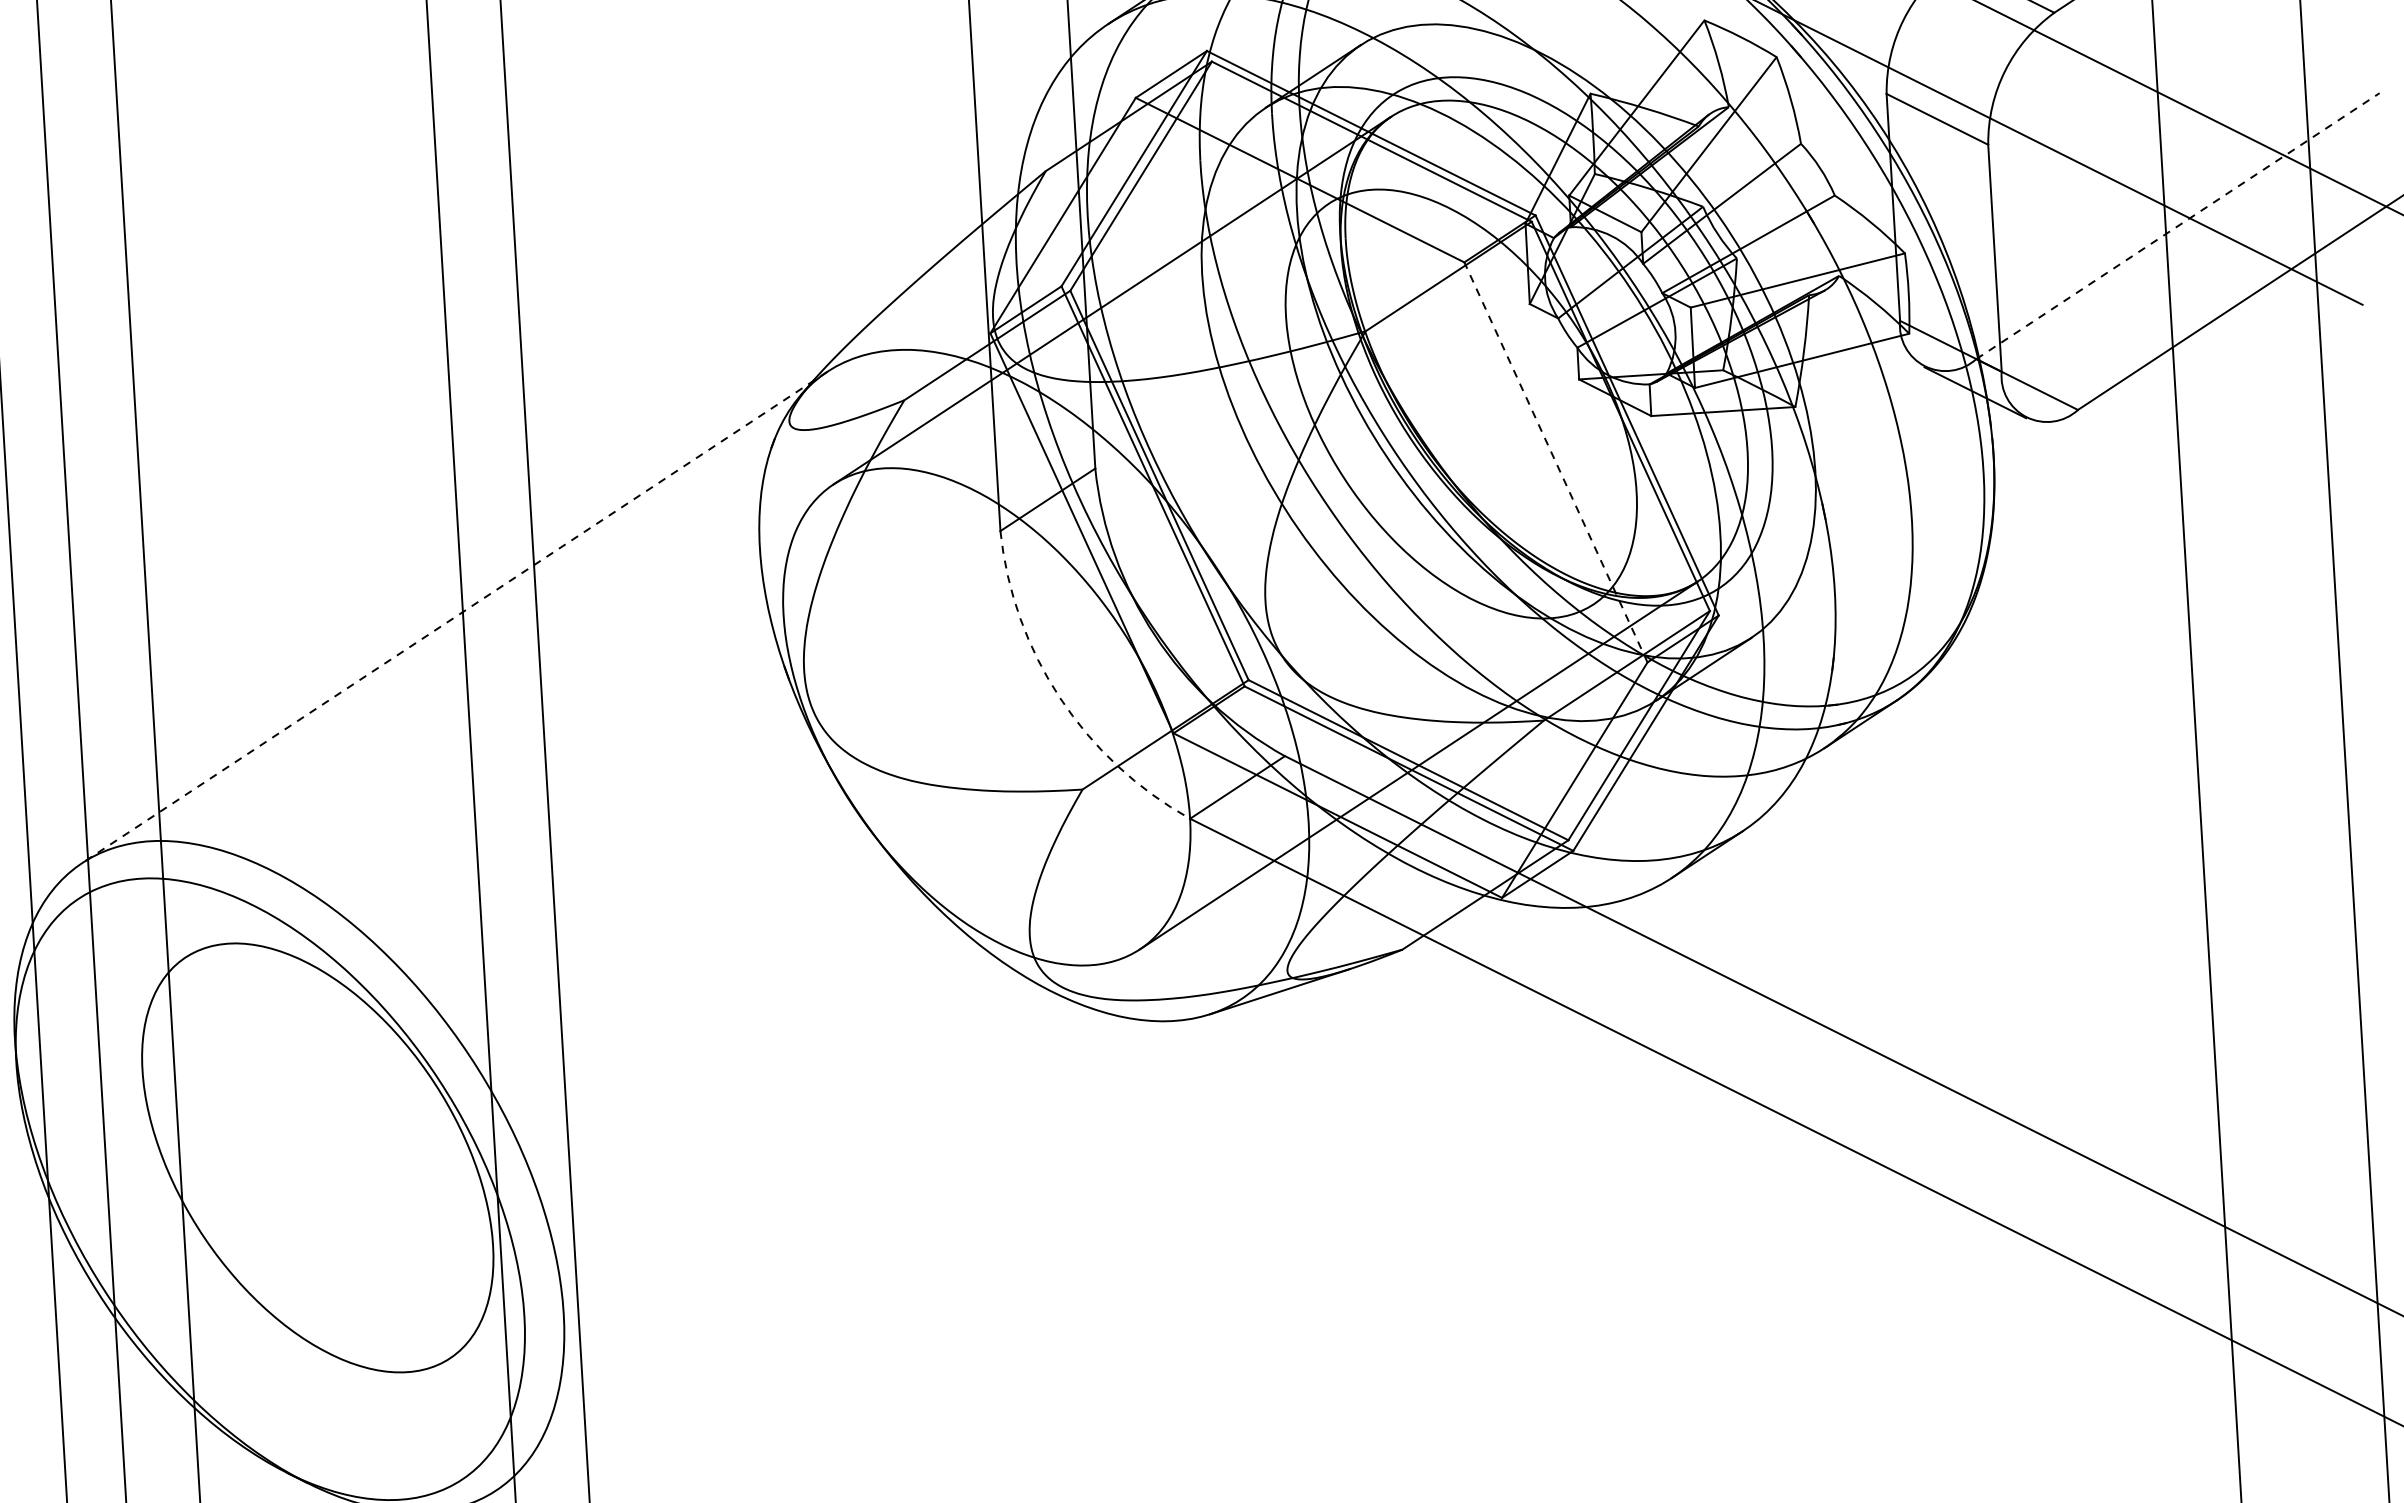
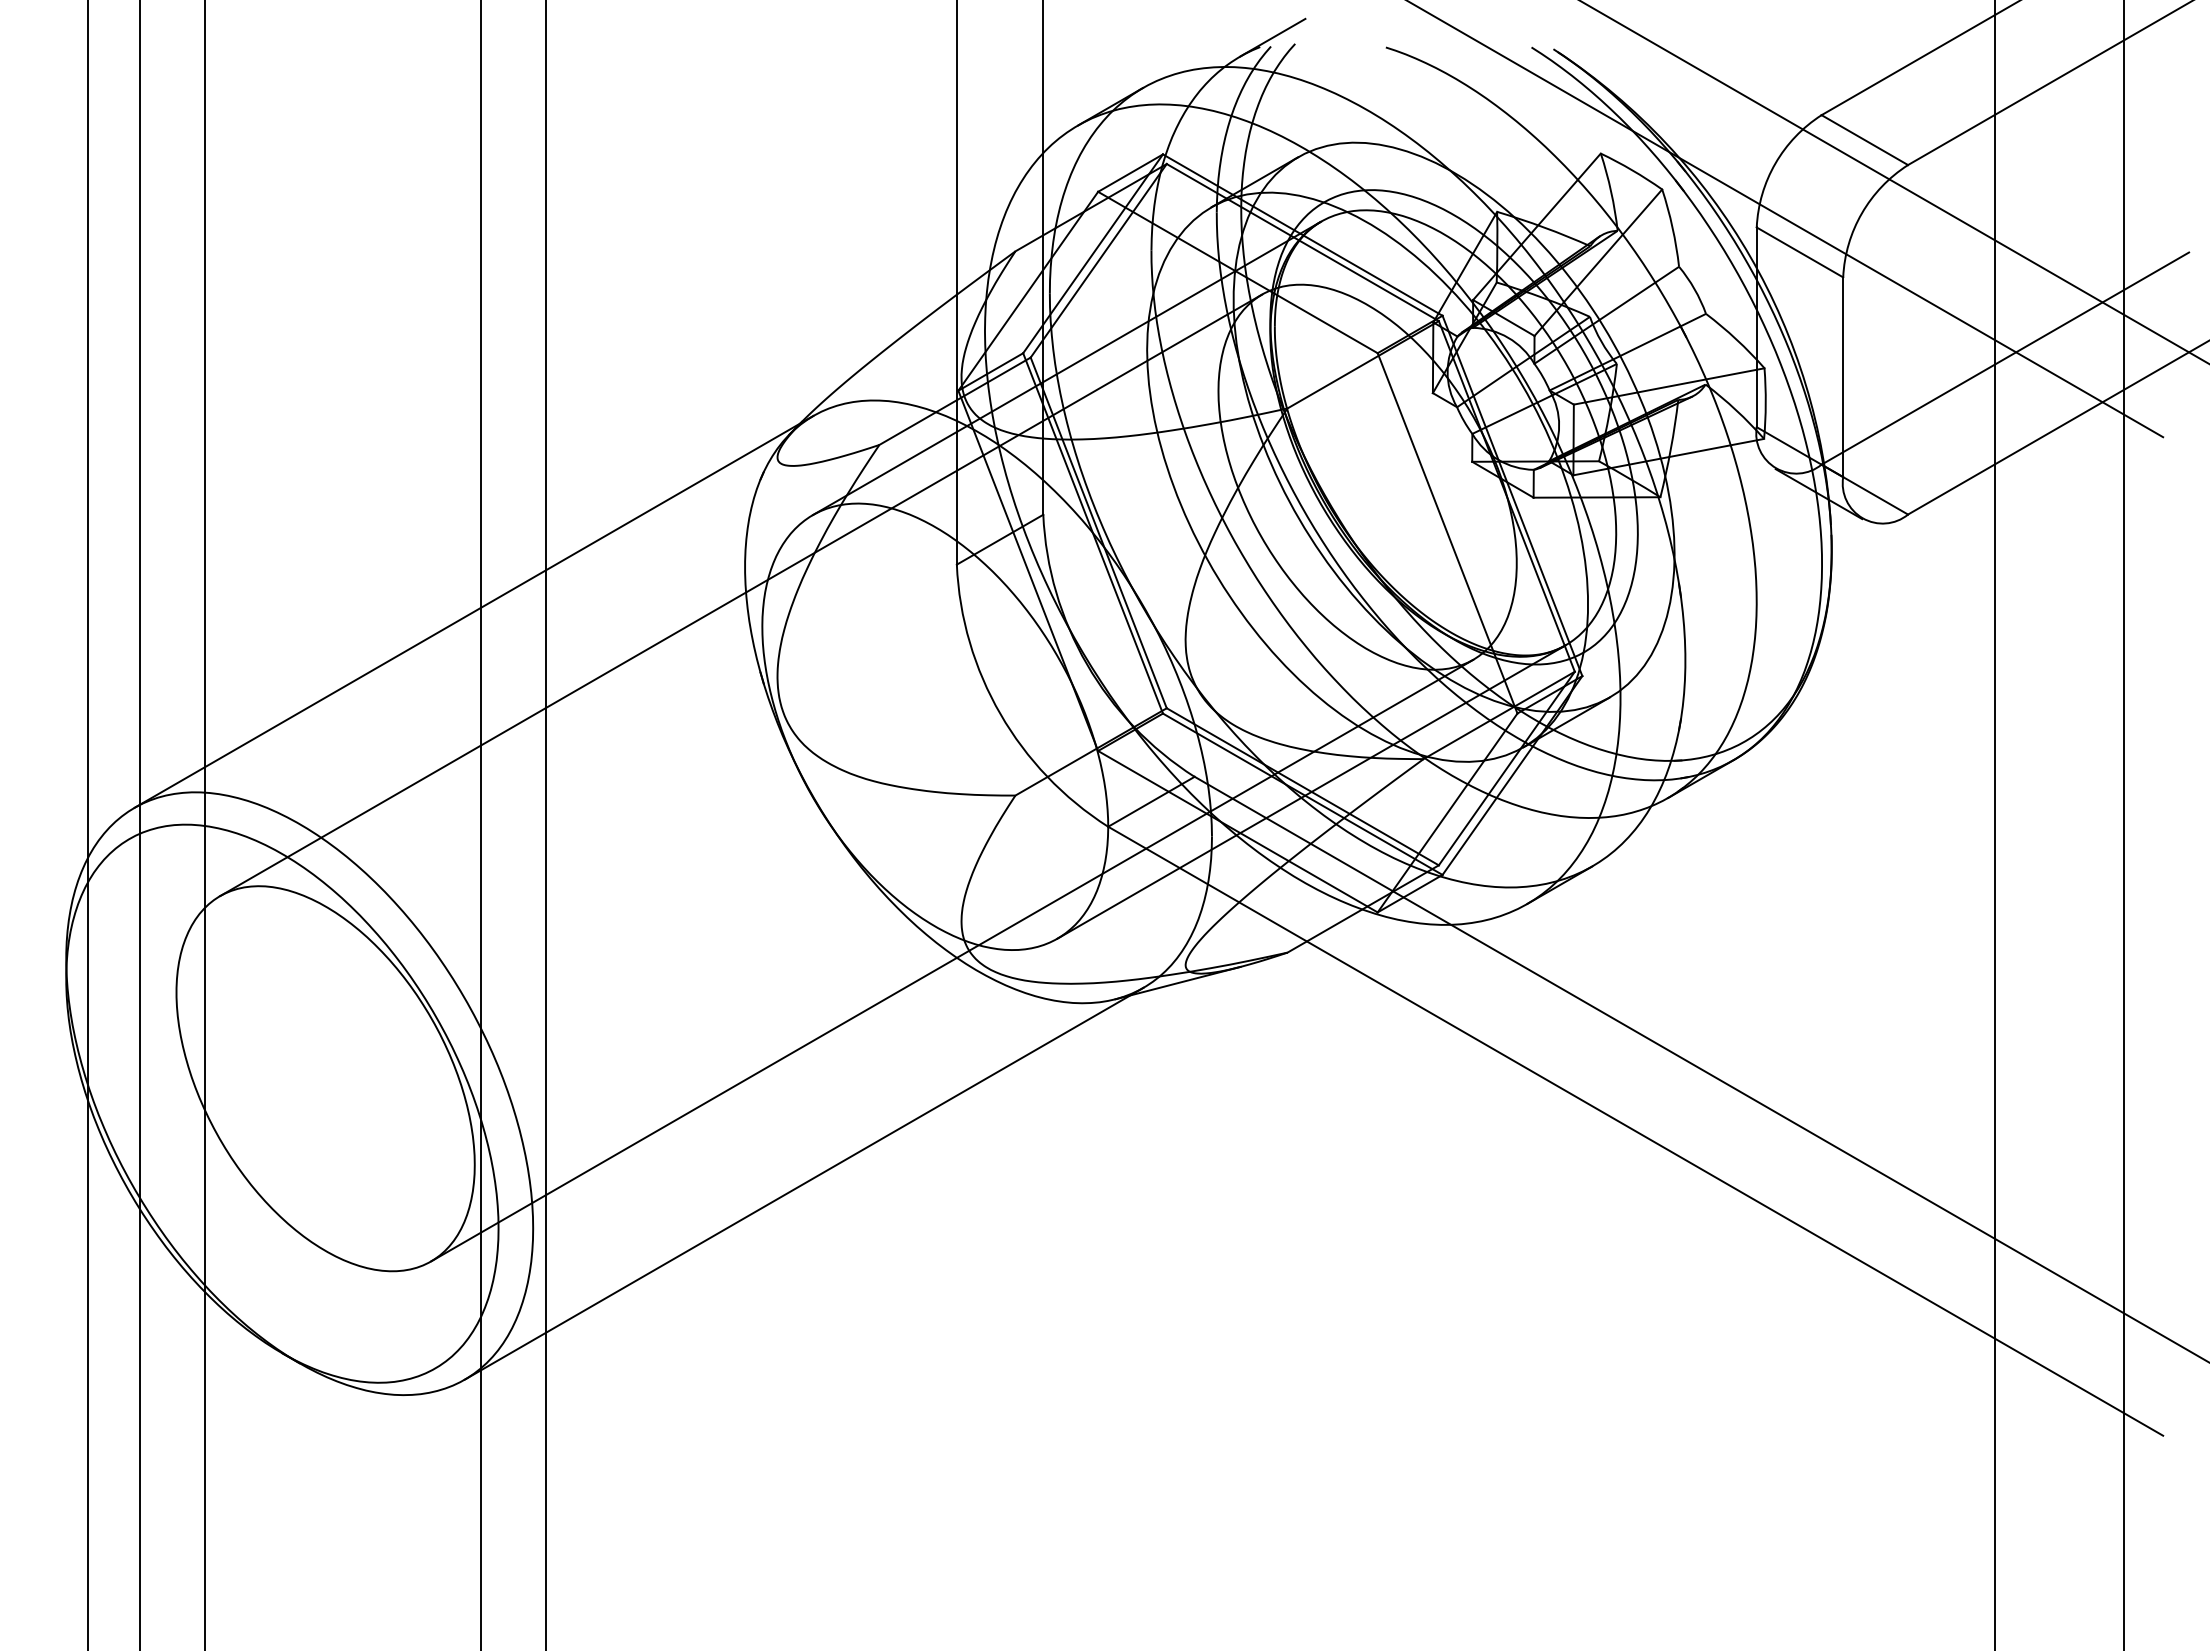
line: (2178, 226) -> (2005, 358), dashed -> solid
line: (1555, 461) -> (1447, 532), dashed -> solid
line: (757, 580) -> (741, 595), added
line: (455, 616) -> (474, 611), dashed -> solid
arc: (1060, 698) -> (1000, 714), dashed -> solid
line: (1022, 981) -> (952, 960), added
line: (867, 1244) -> (803, 1183), added

